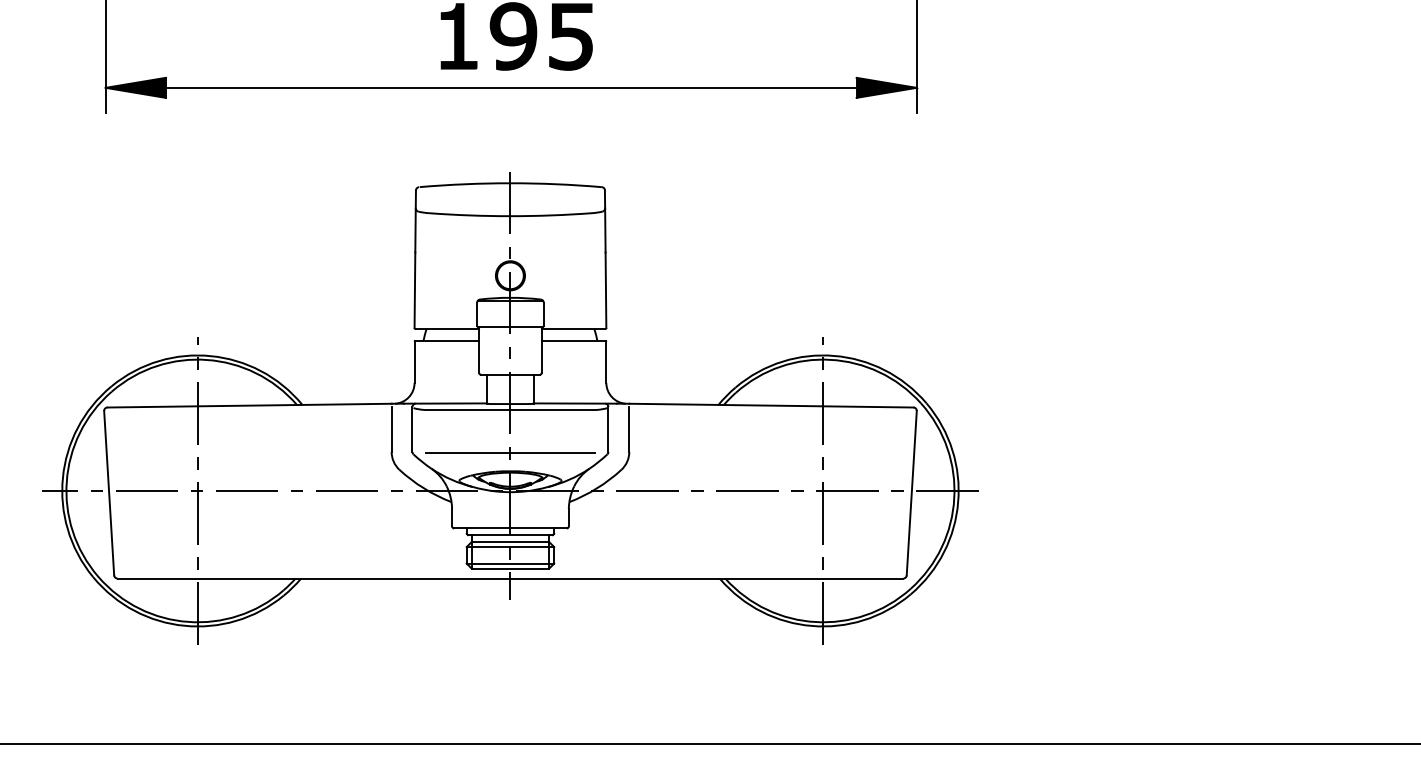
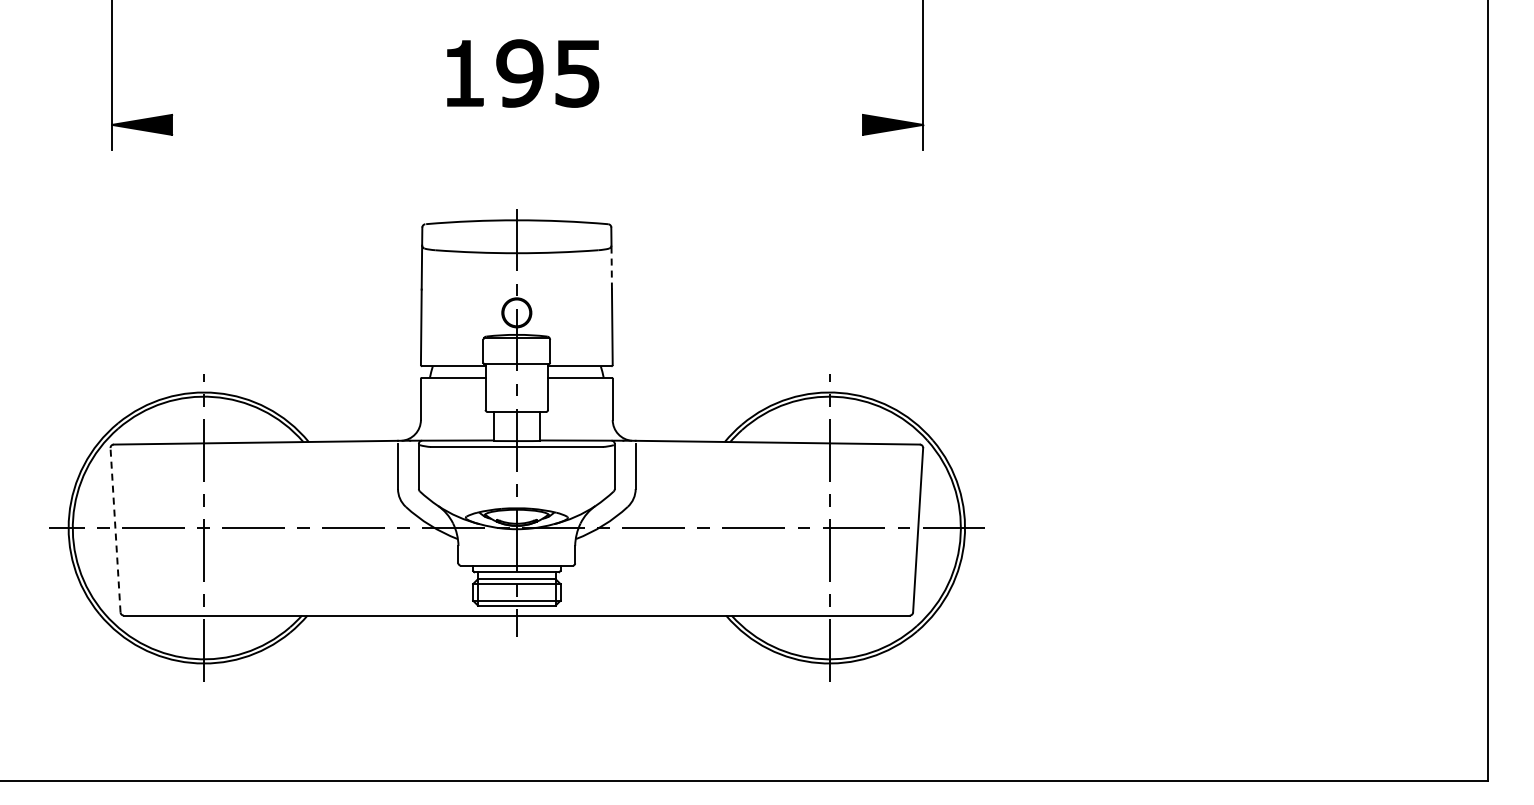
line: (511, 87) -> (517, 124), removed
line: (605, 230) -> (611, 267), solid -> dashed
line: (510, 453) -> (516, 490), removed
line: (109, 492) -> (115, 529), solid -> dashed

